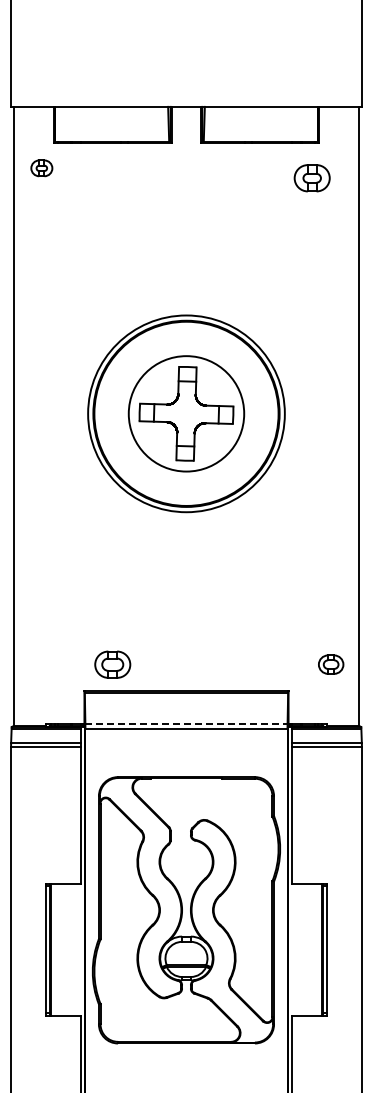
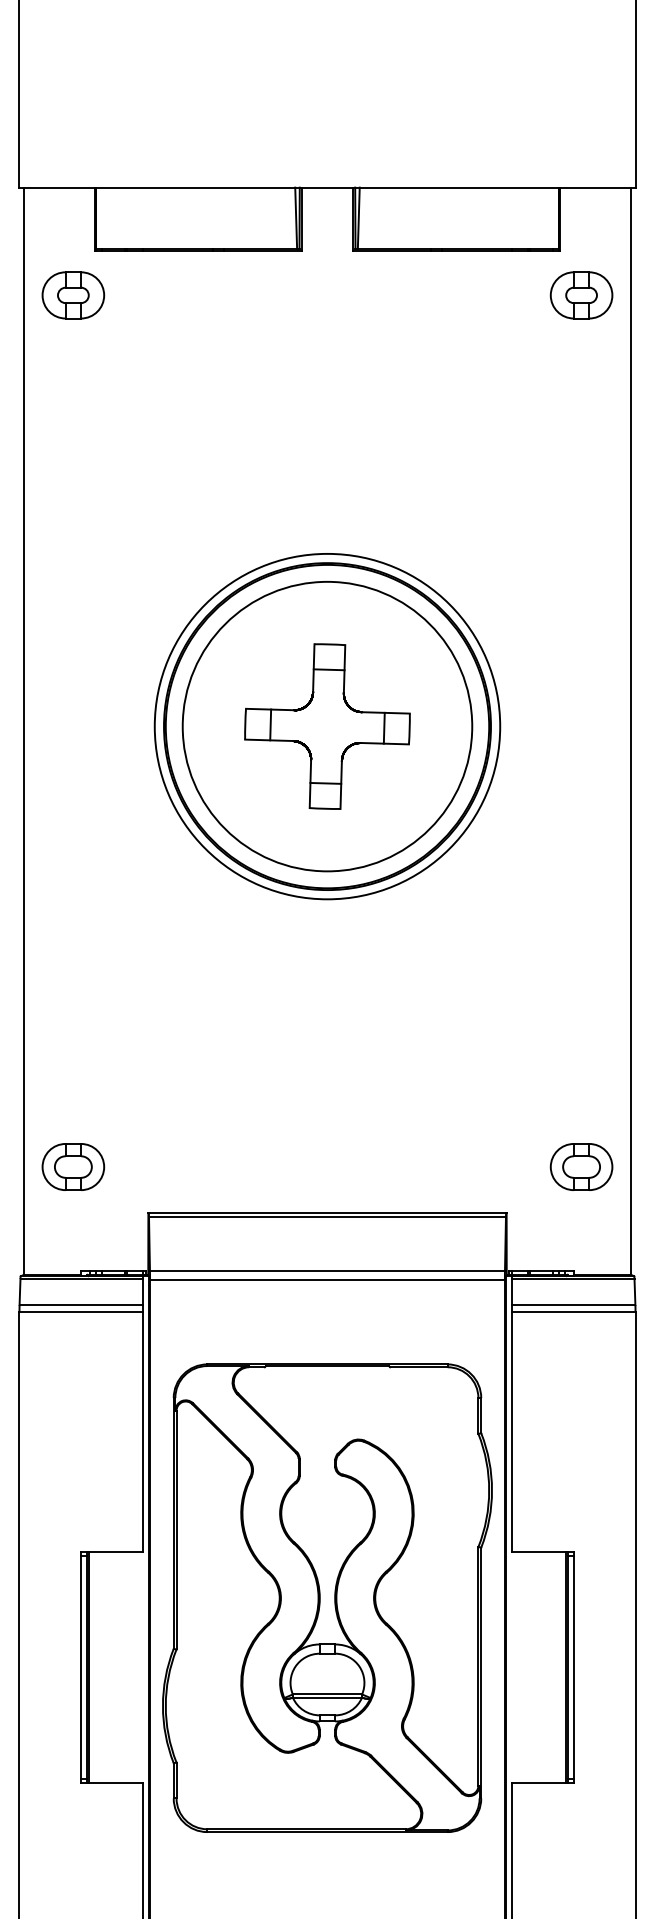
part: (41, 168) -> (72, 295), size x1.67
part: (311, 178) -> (580, 295), moved
circle: (186, 413) -> (327, 725), size x1.43
part: (112, 664) -> (72, 1166), moved
part: (330, 664) -> (580, 1166), size x1.43
line: (186, 723) -> (327, 1270), dashed -> solid

